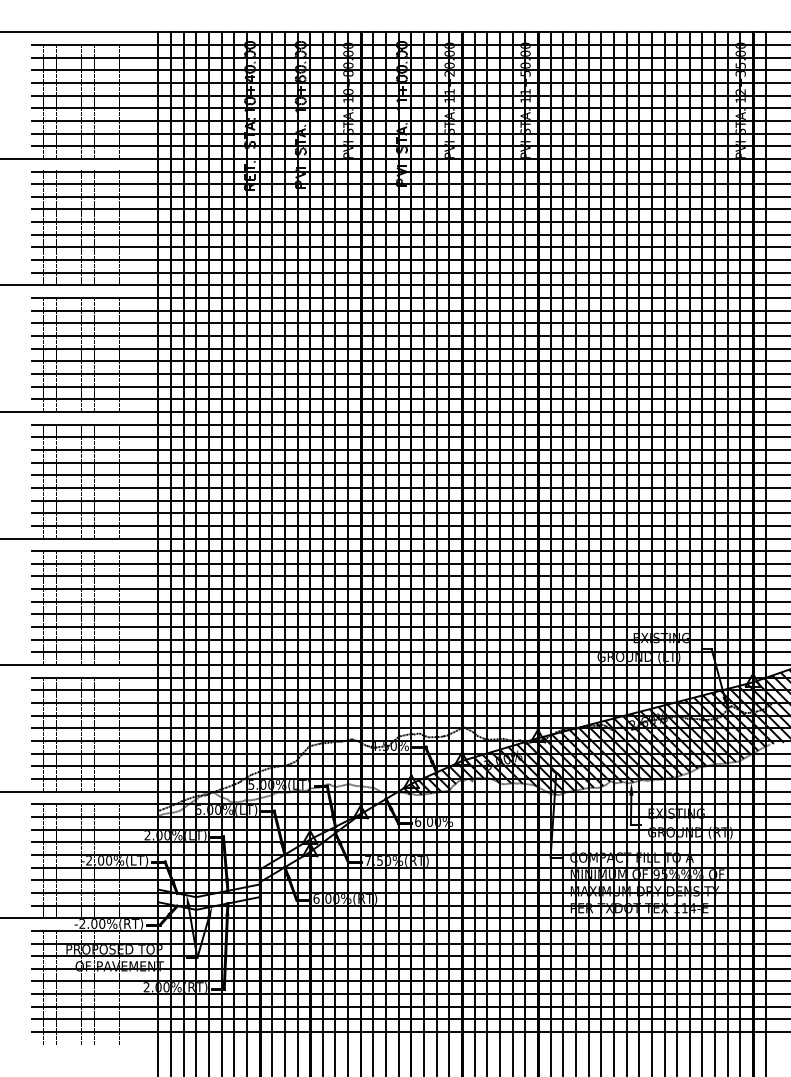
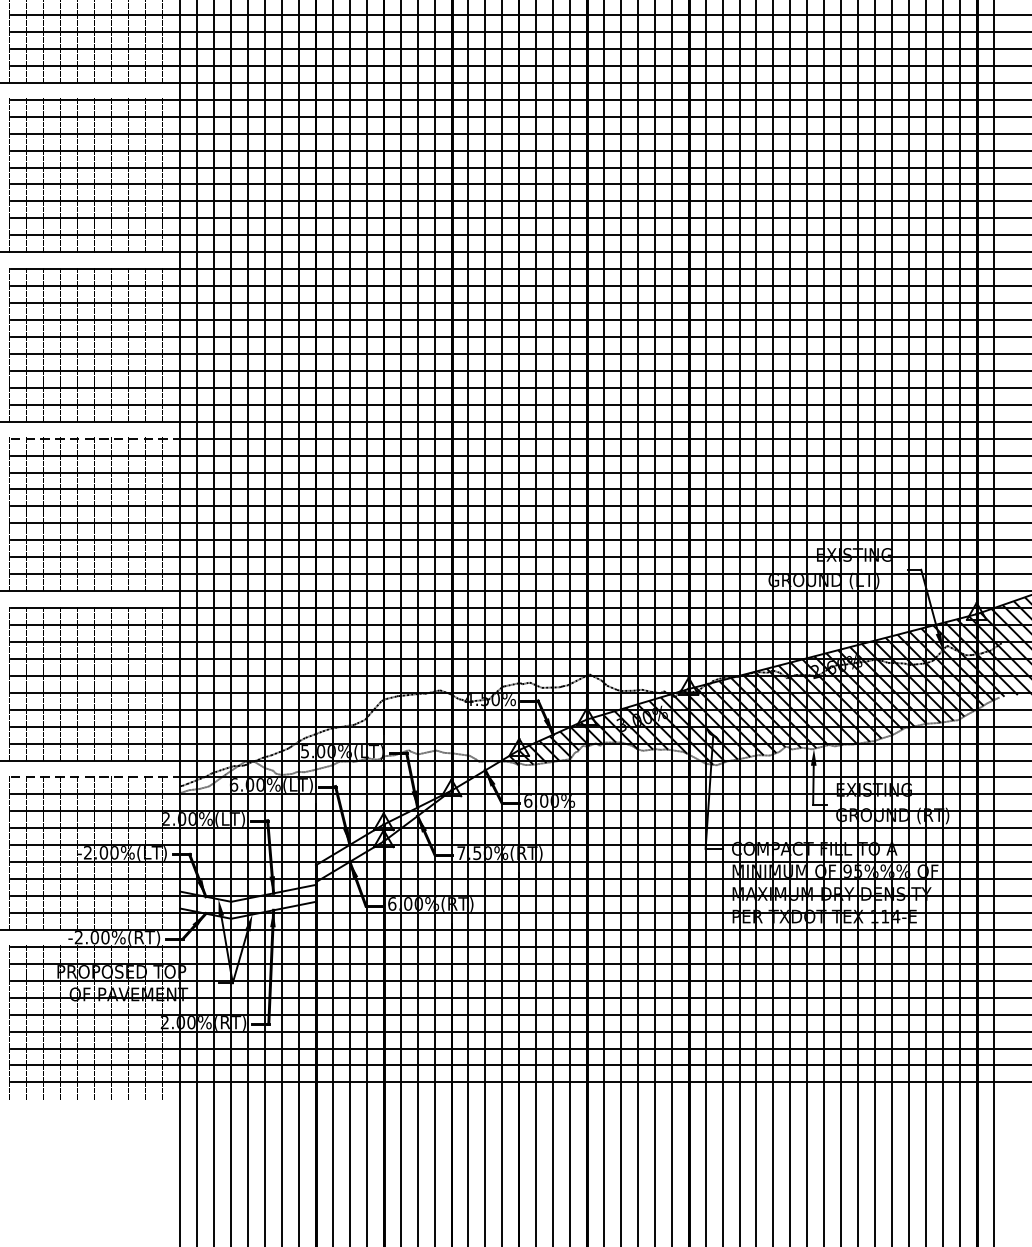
line: (95, 551) -> (96, 439), solid -> dashed
line: (95, 804) -> (96, 777), solid -> dashed

